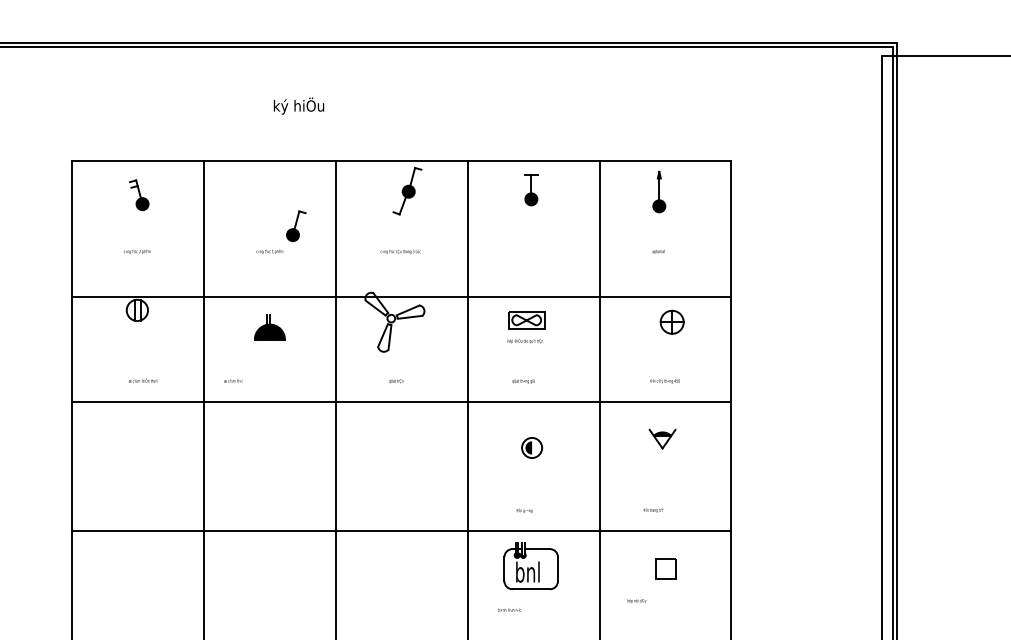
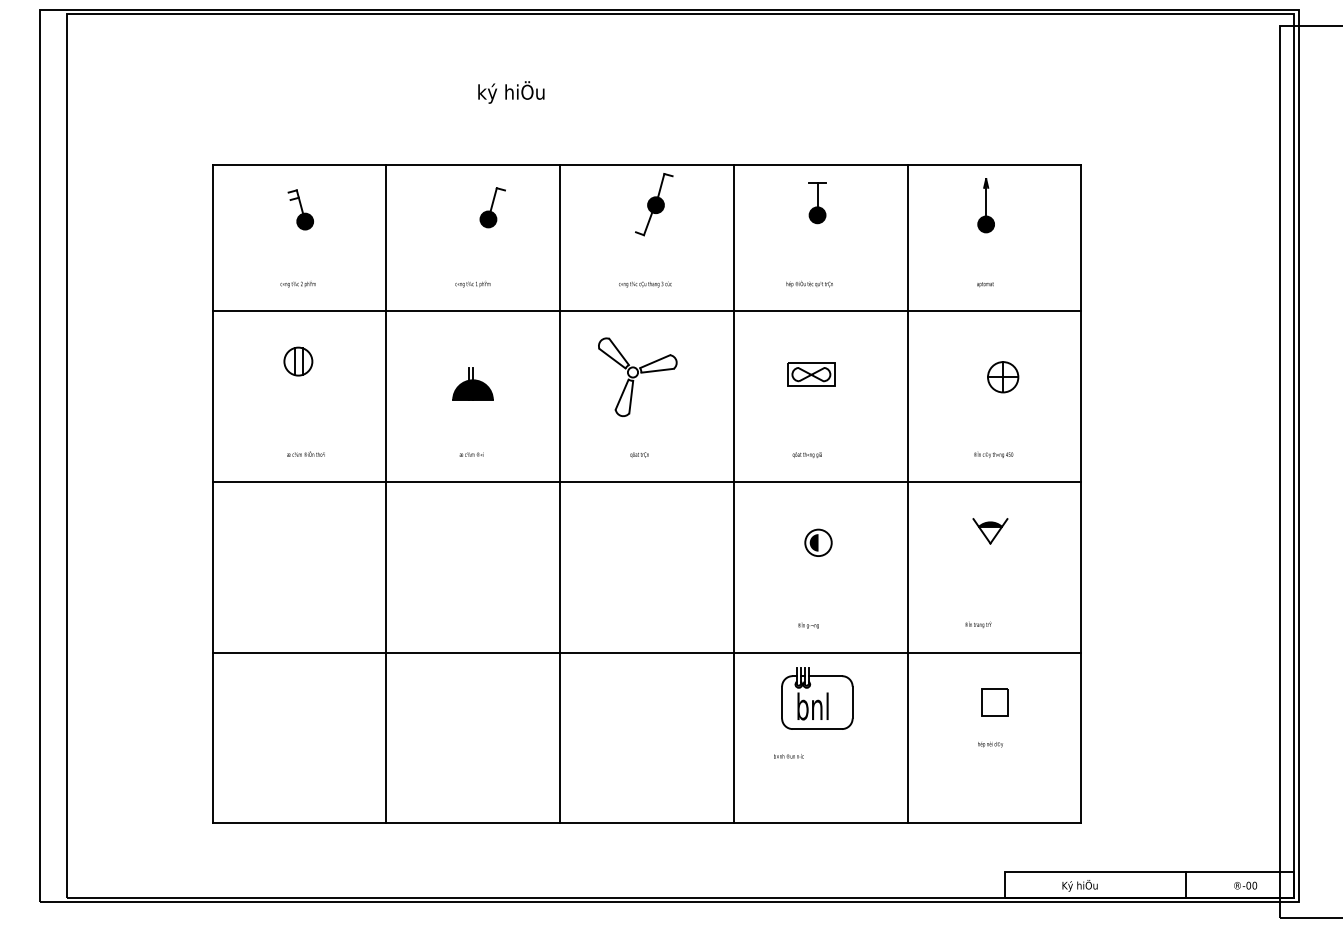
part: (296, 226) -> (492, 207), moved
line: (401, 297) -> (646, 311), moved
text: (525, 340) -> (809, 283), moved
text: (233, 380) -> (471, 454), moved
text: (636, 600) -> (990, 744), moved

